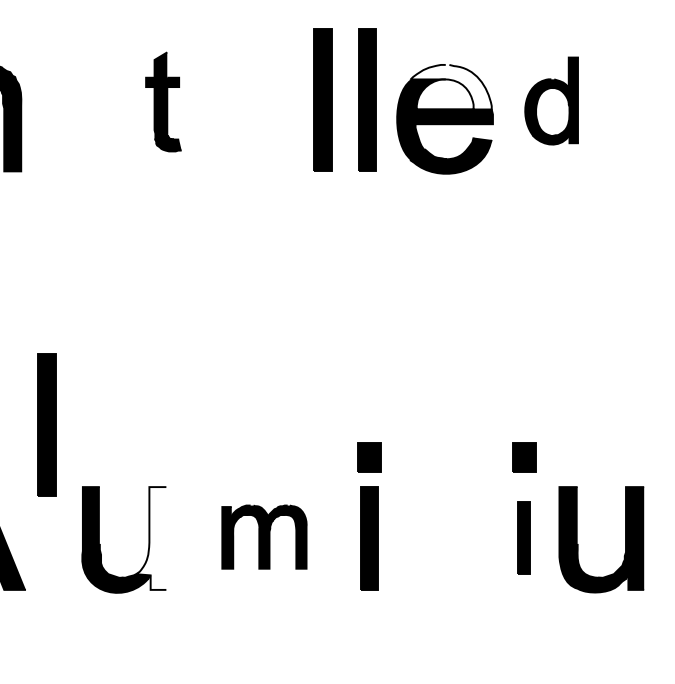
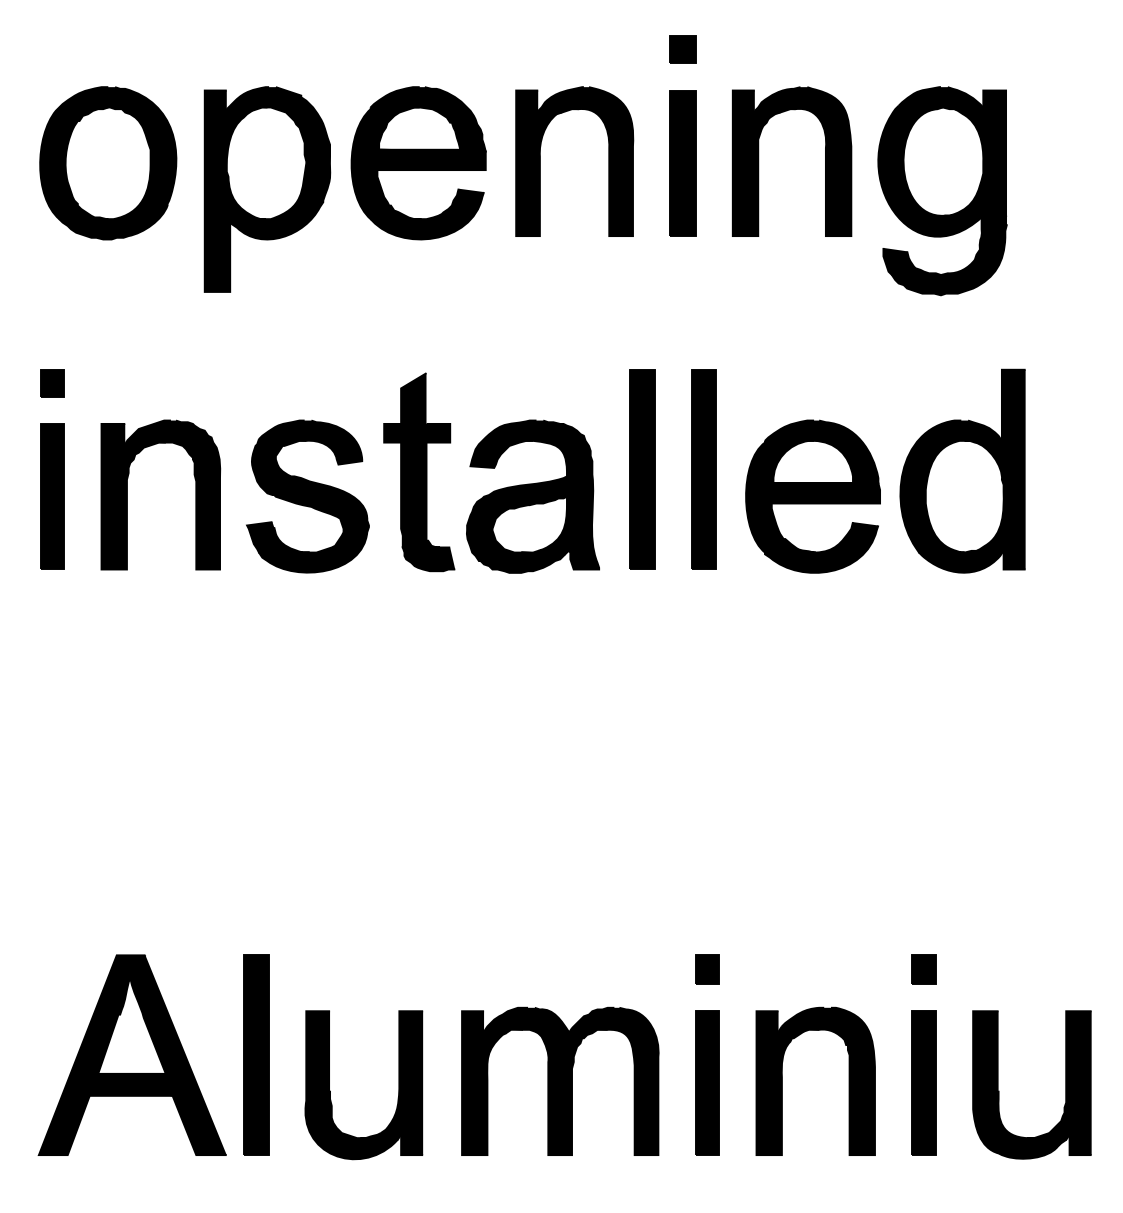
fill: (451, 87) -> (821, 451), added
part: (551, 100) -> (962, 470), size x1.67
part: (163, 102) -> (419, 472), size x1.43
part: (83, 119) -> (307, 496), added
part: (244, 119) -> (532, 496), added
part: (47, 424) -> (256, 1054), moved
part: (369, 457) -> (707, 969), size x0.71
part: (523, 457) -> (923, 969), size x0.71
part: (264, 536) -> (560, 1080), size x1.67
part: (423, 536) -> (782, 1080), added
fill: (150, 538) -> (401, 1083), added
part: (523, 538) -> (923, 1082), size x1.43

